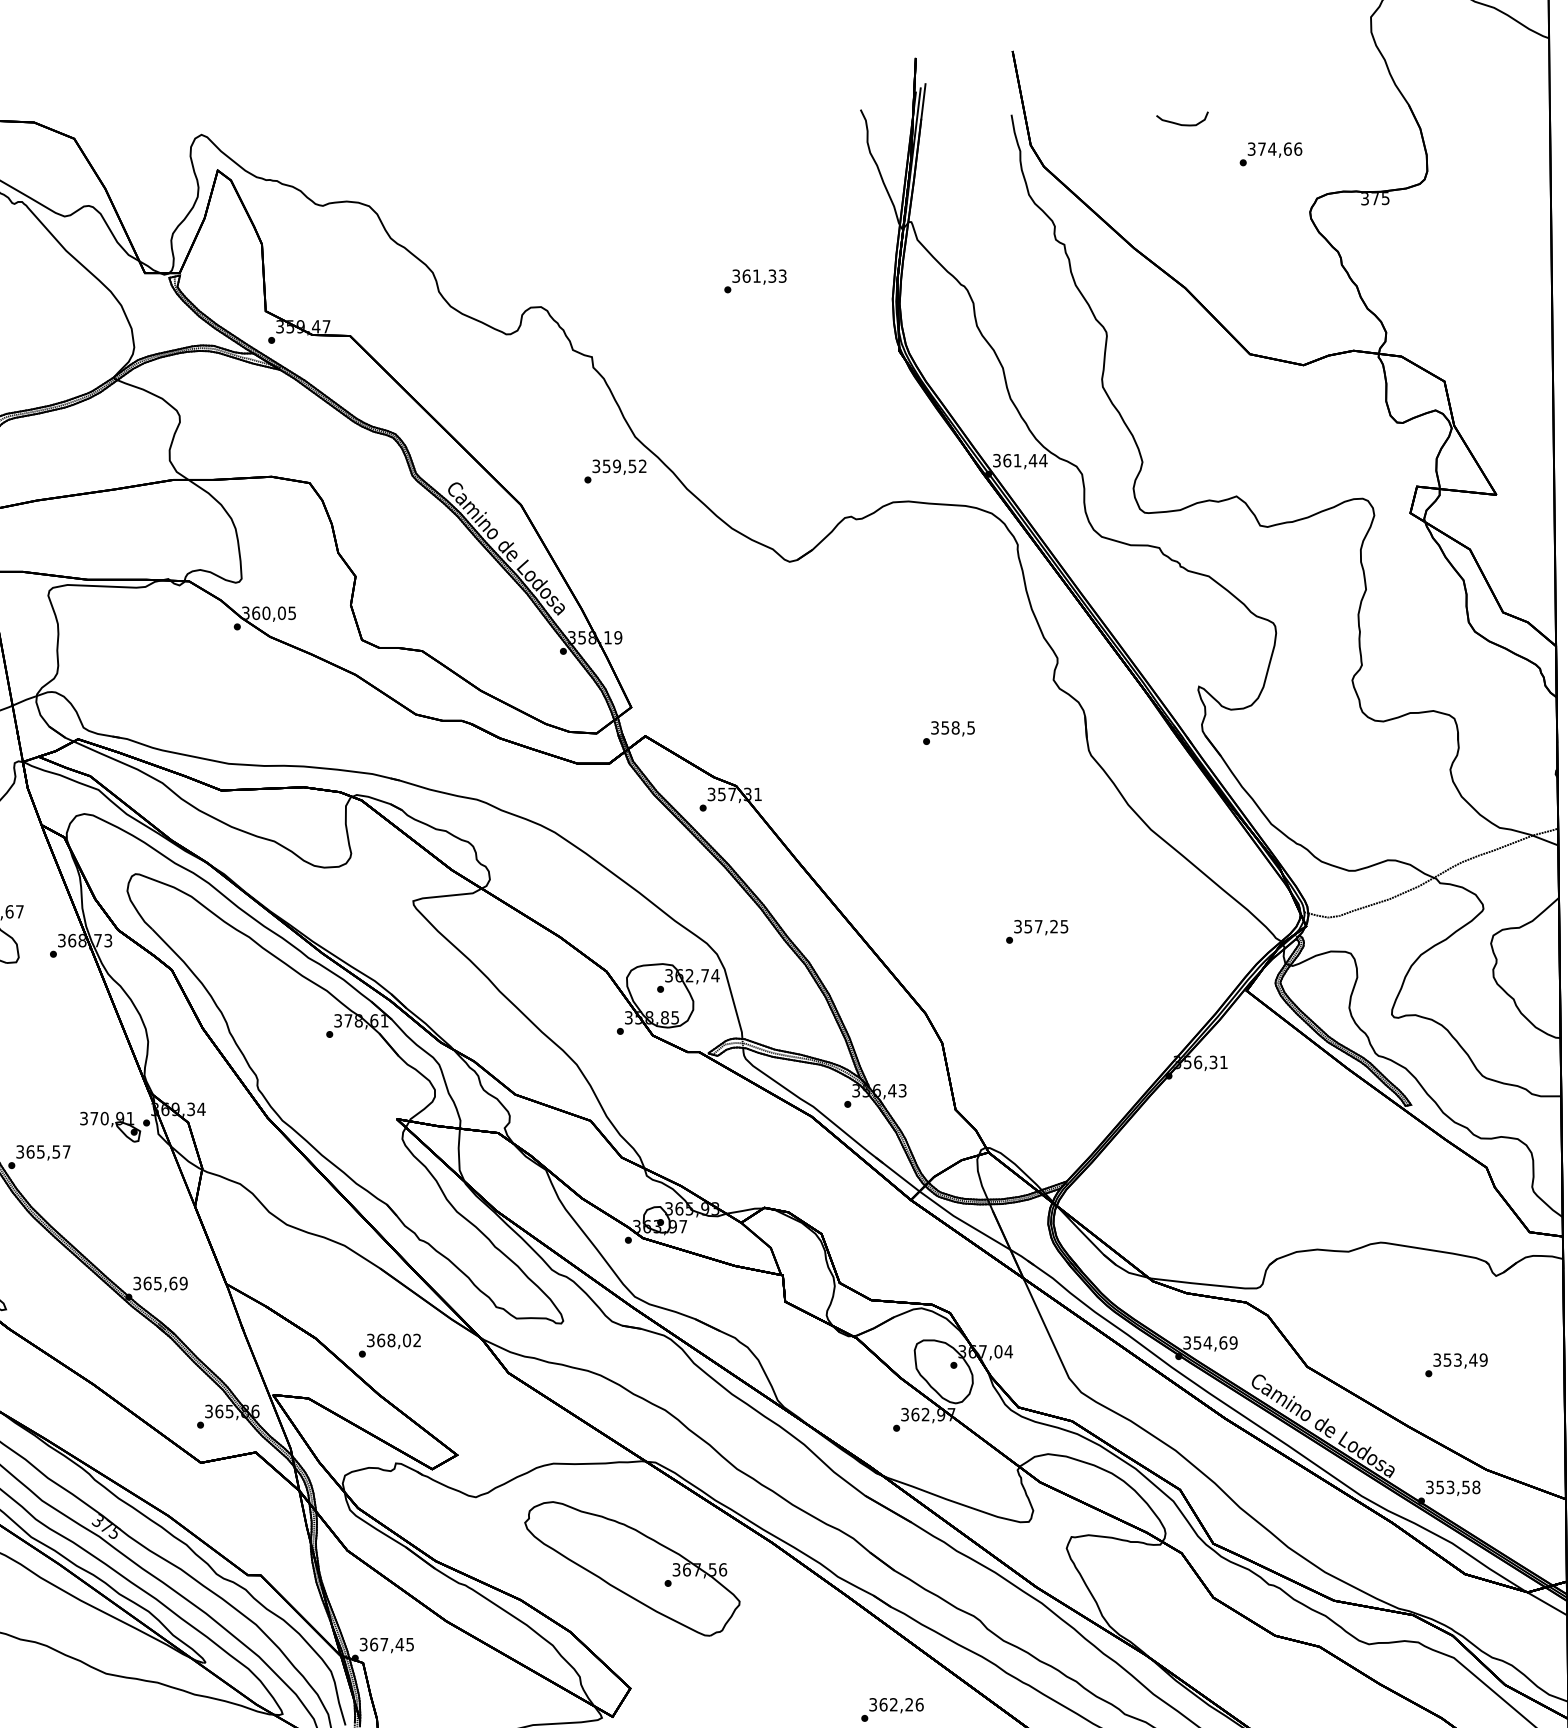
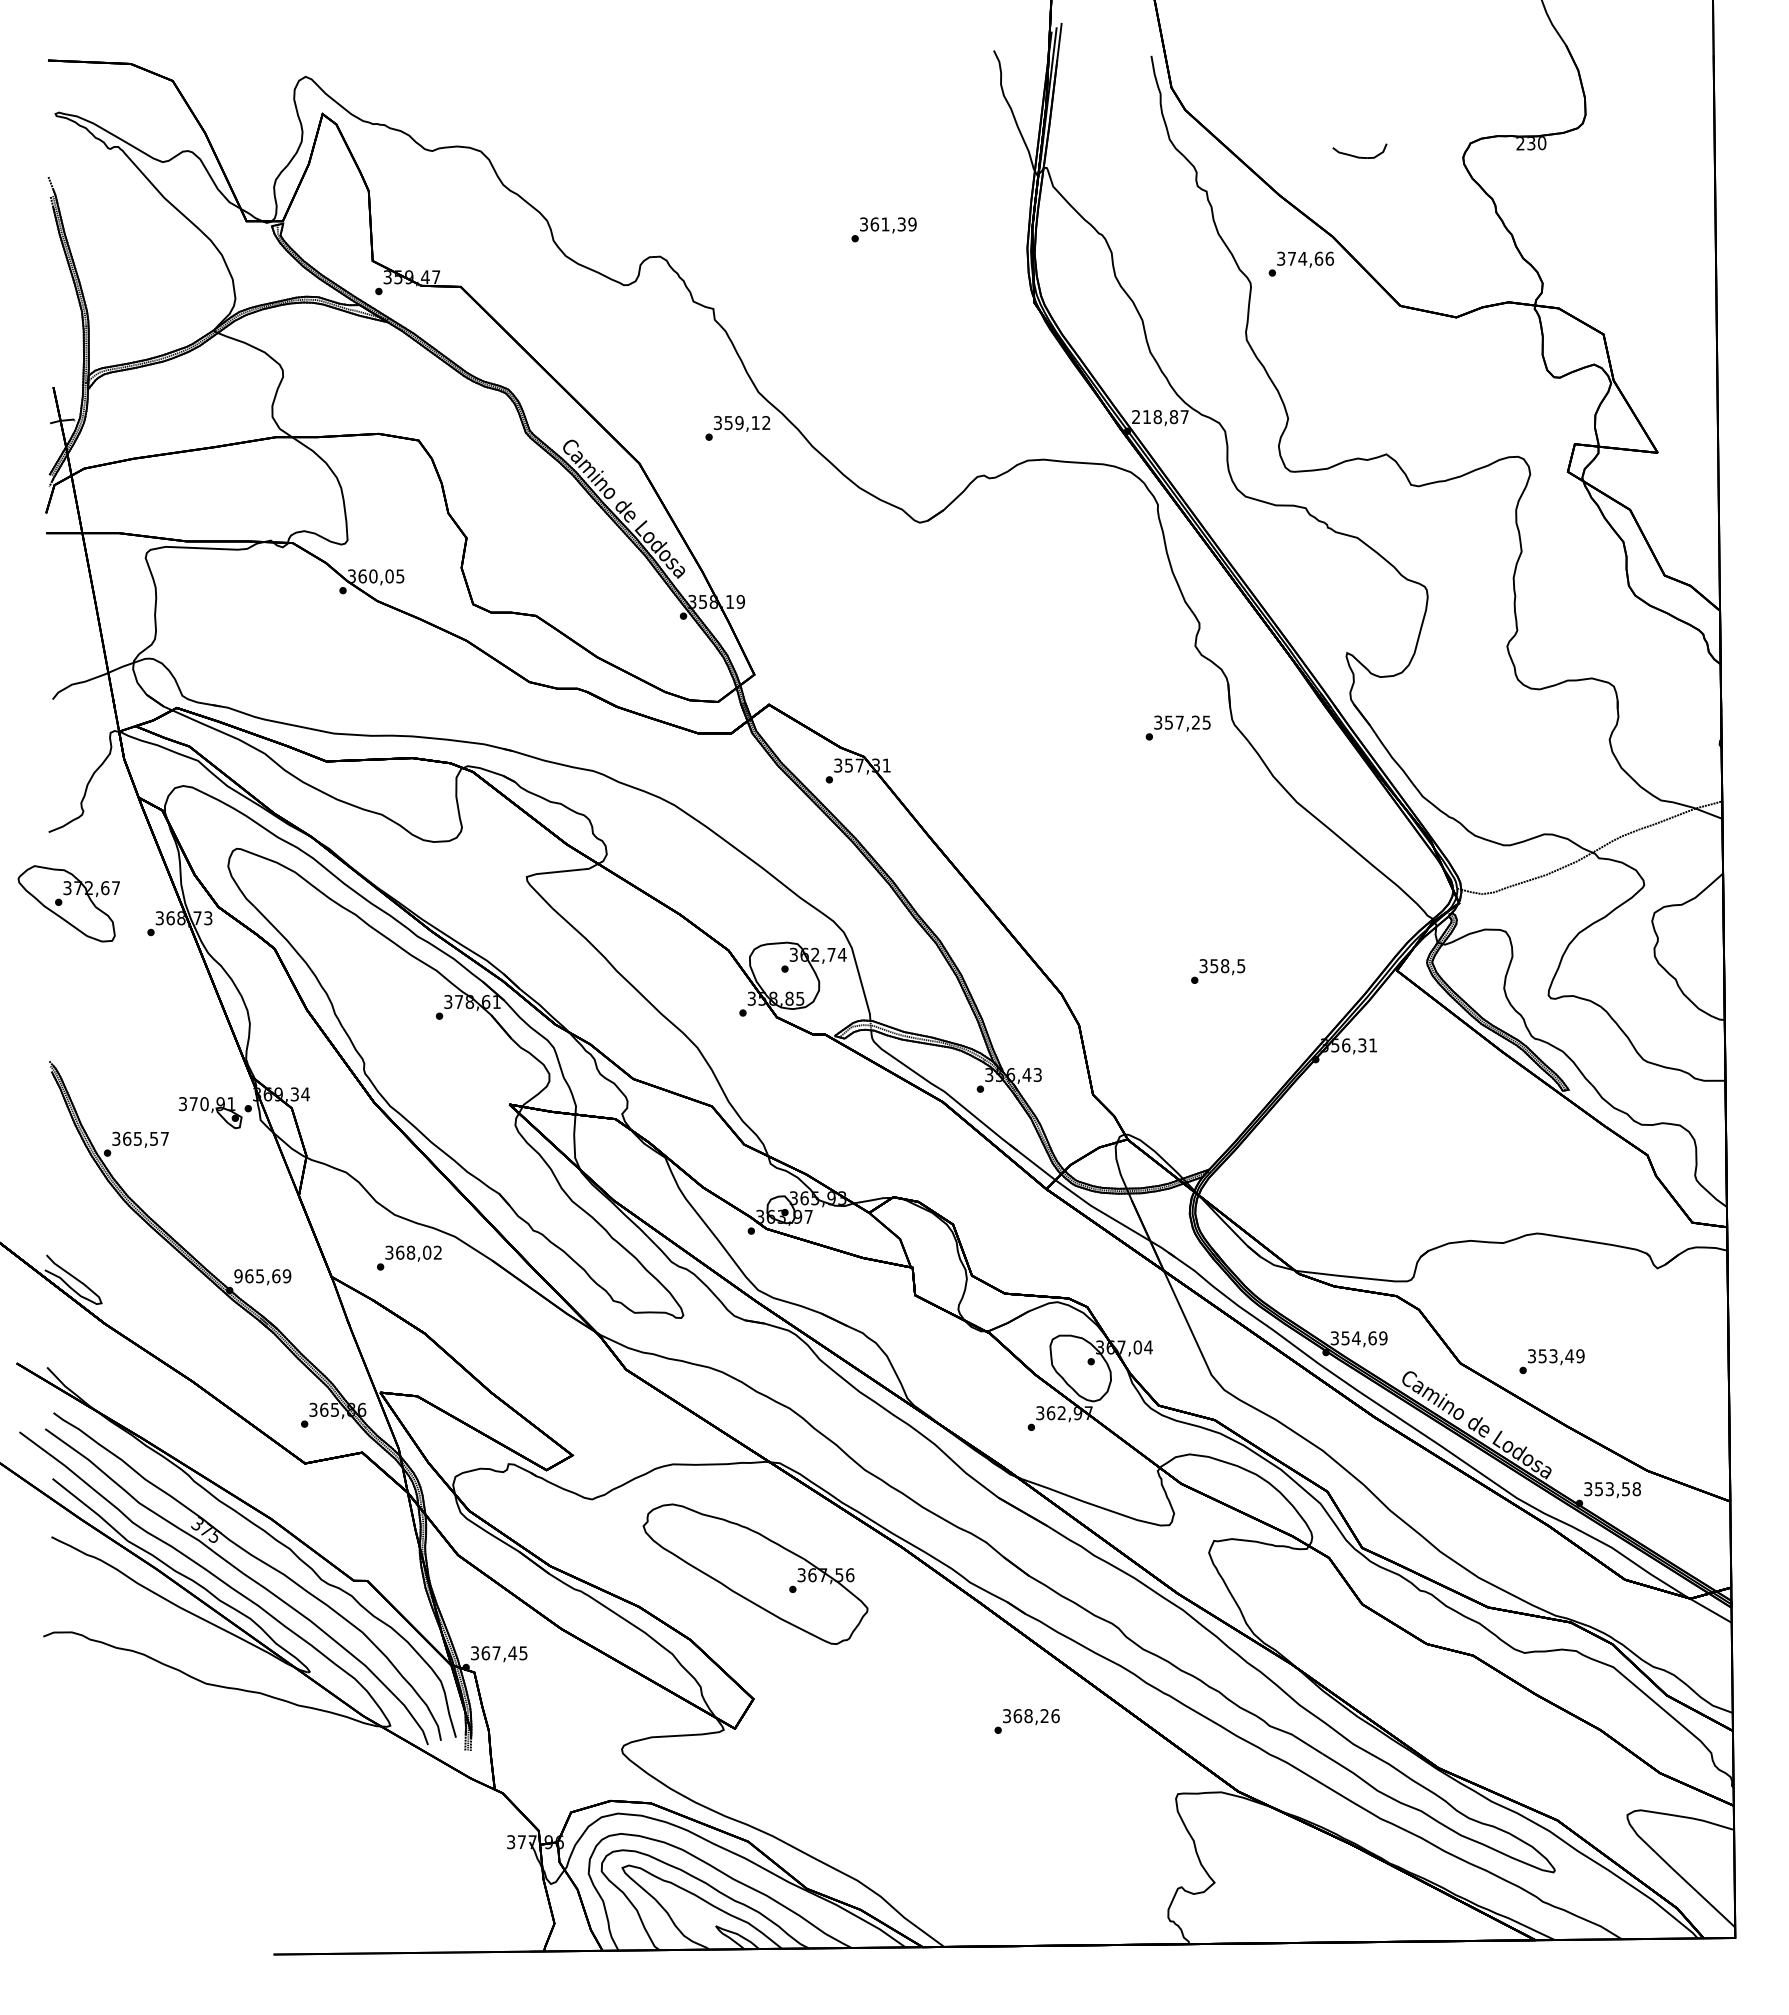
part: (1182, 118) -> (1359, 150), moved
text: (1270, 153) -> (1300, 263), moved
text: (1375, 198) -> (1531, 143), 375 -> 230
text: (782, 276) -> (912, 224), 361,33 -> 361,39
text: (1020, 461) -> (1160, 417), 361,44 -> 218,87
text: (632, 466) -> (755, 423), 359,52 -> 359,12
text: (949, 733) -> (1218, 971), moved
text: (1036, 931) -> (1177, 727), moved
text: (137, 1283) -> (238, 1276), 365,69 -> 965,69
text: (390, 1345) -> (409, 1257), moved
text: (1455, 1365) -> (1551, 1361), moved
text: (893, 1705) -> (1028, 1716), 362,26 -> 368,26

